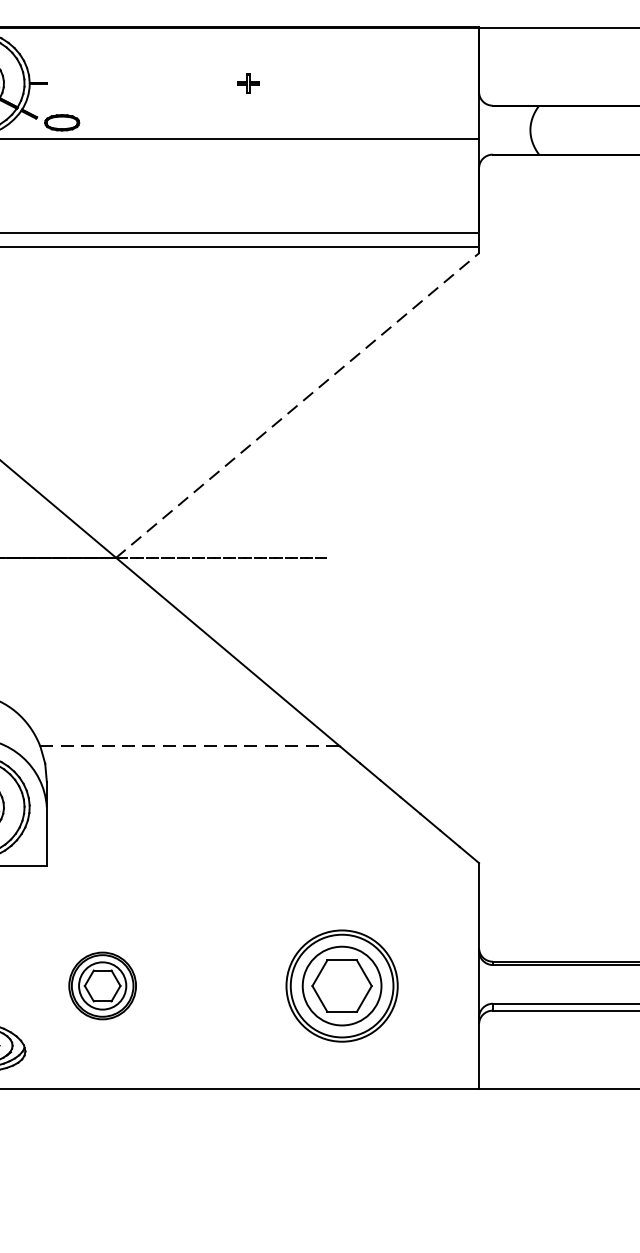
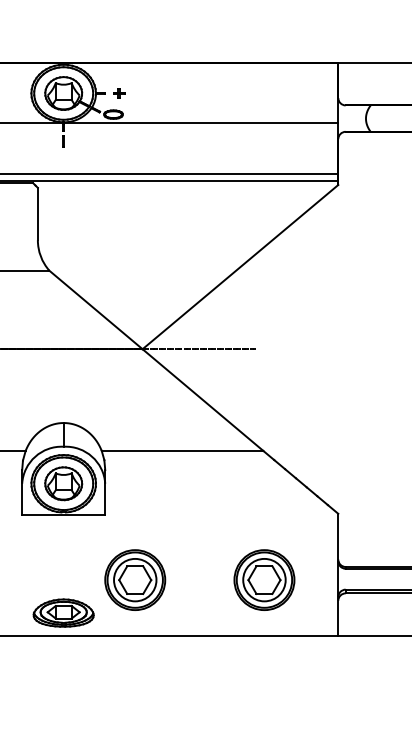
part: (249, 83) -> (119, 93), moved
line: (297, 406) -> (240, 267), dashed -> solid
line: (190, 745) -> (182, 450), dashed -> solid
part: (102, 984) -> (135, 579), size x1.67

